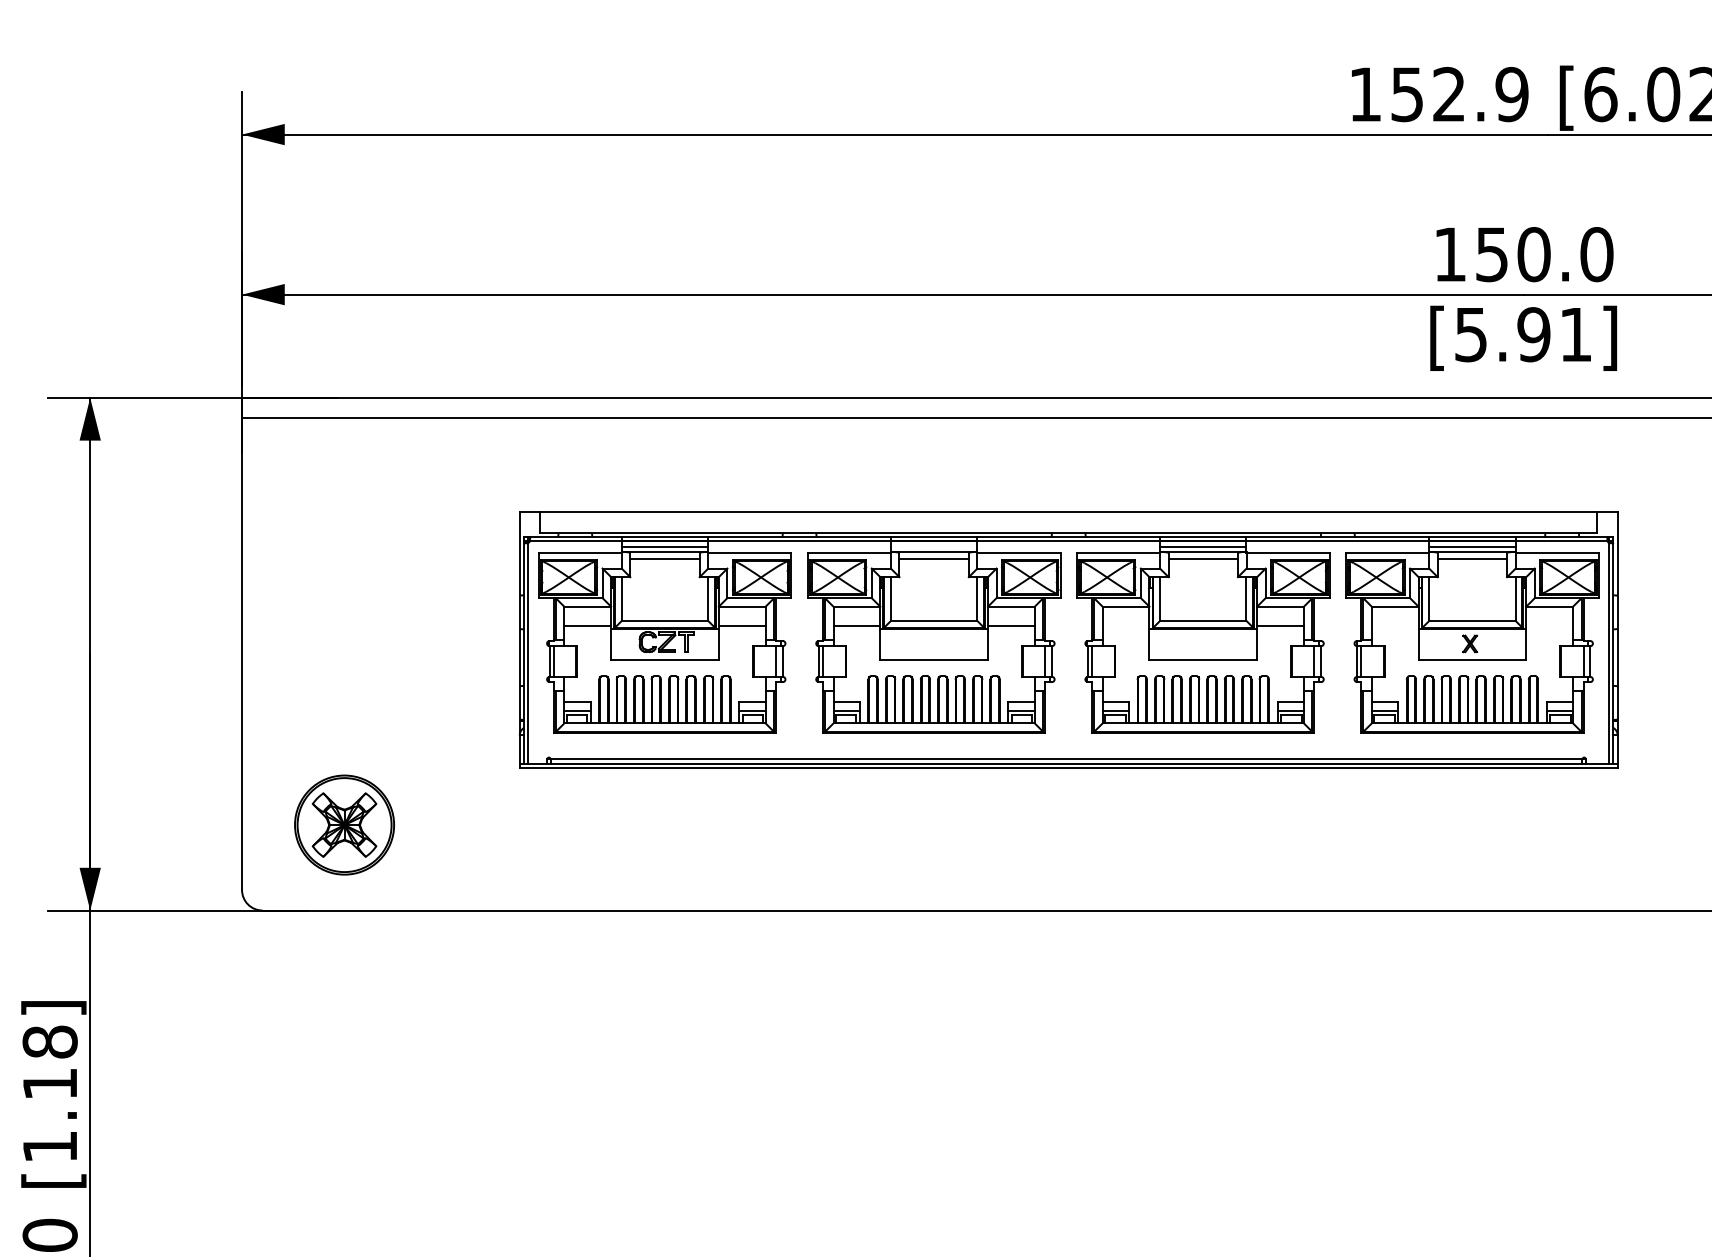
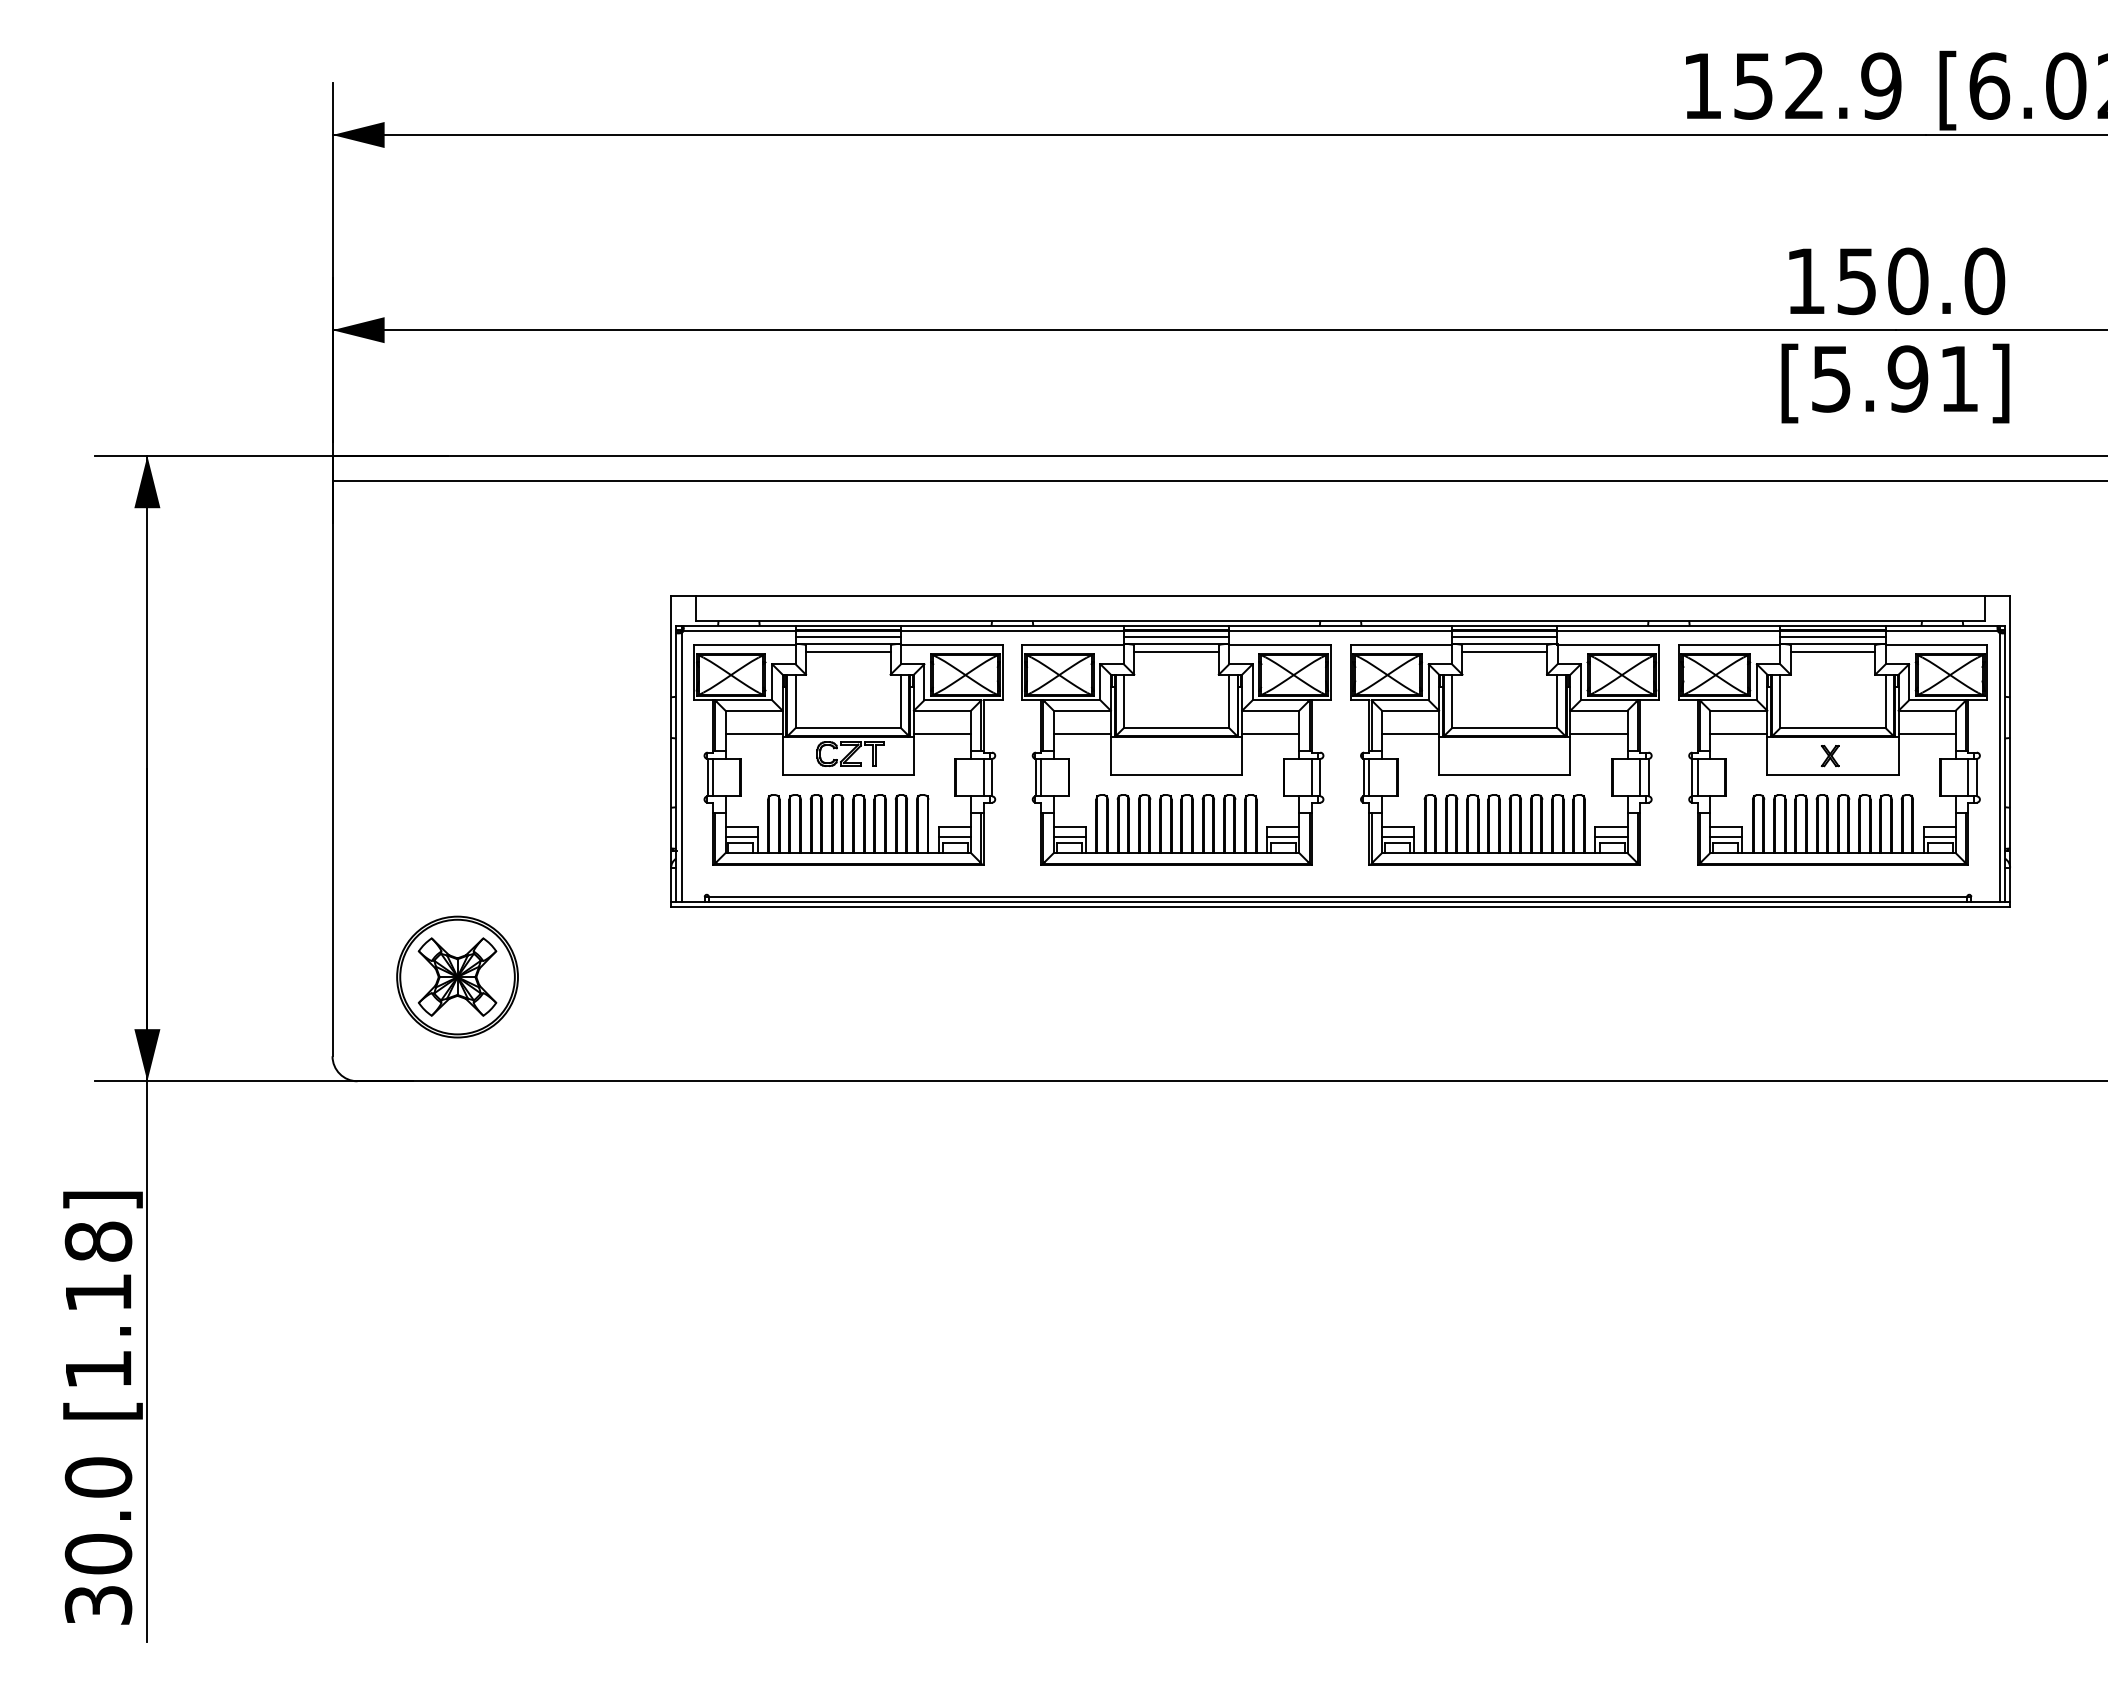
line: (934, 546) -> (1176, 637), added
line: (1125, 625) -> (1410, 733), added
line: (1394, 625) -> (1738, 733), added
line: (1549, 625) -> (1926, 733), added

